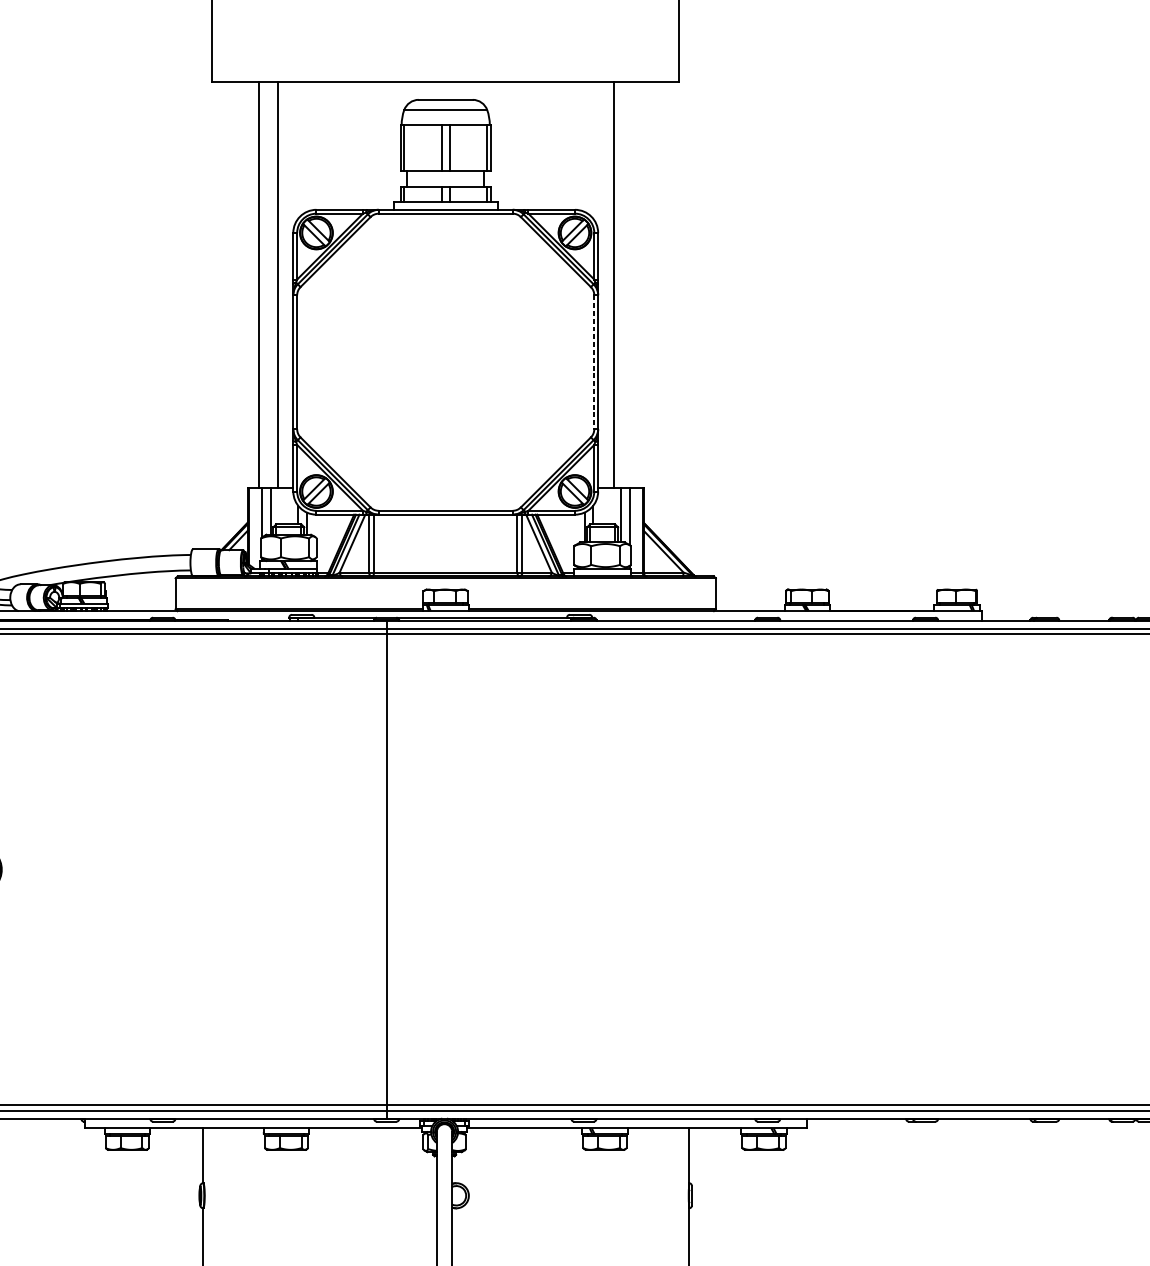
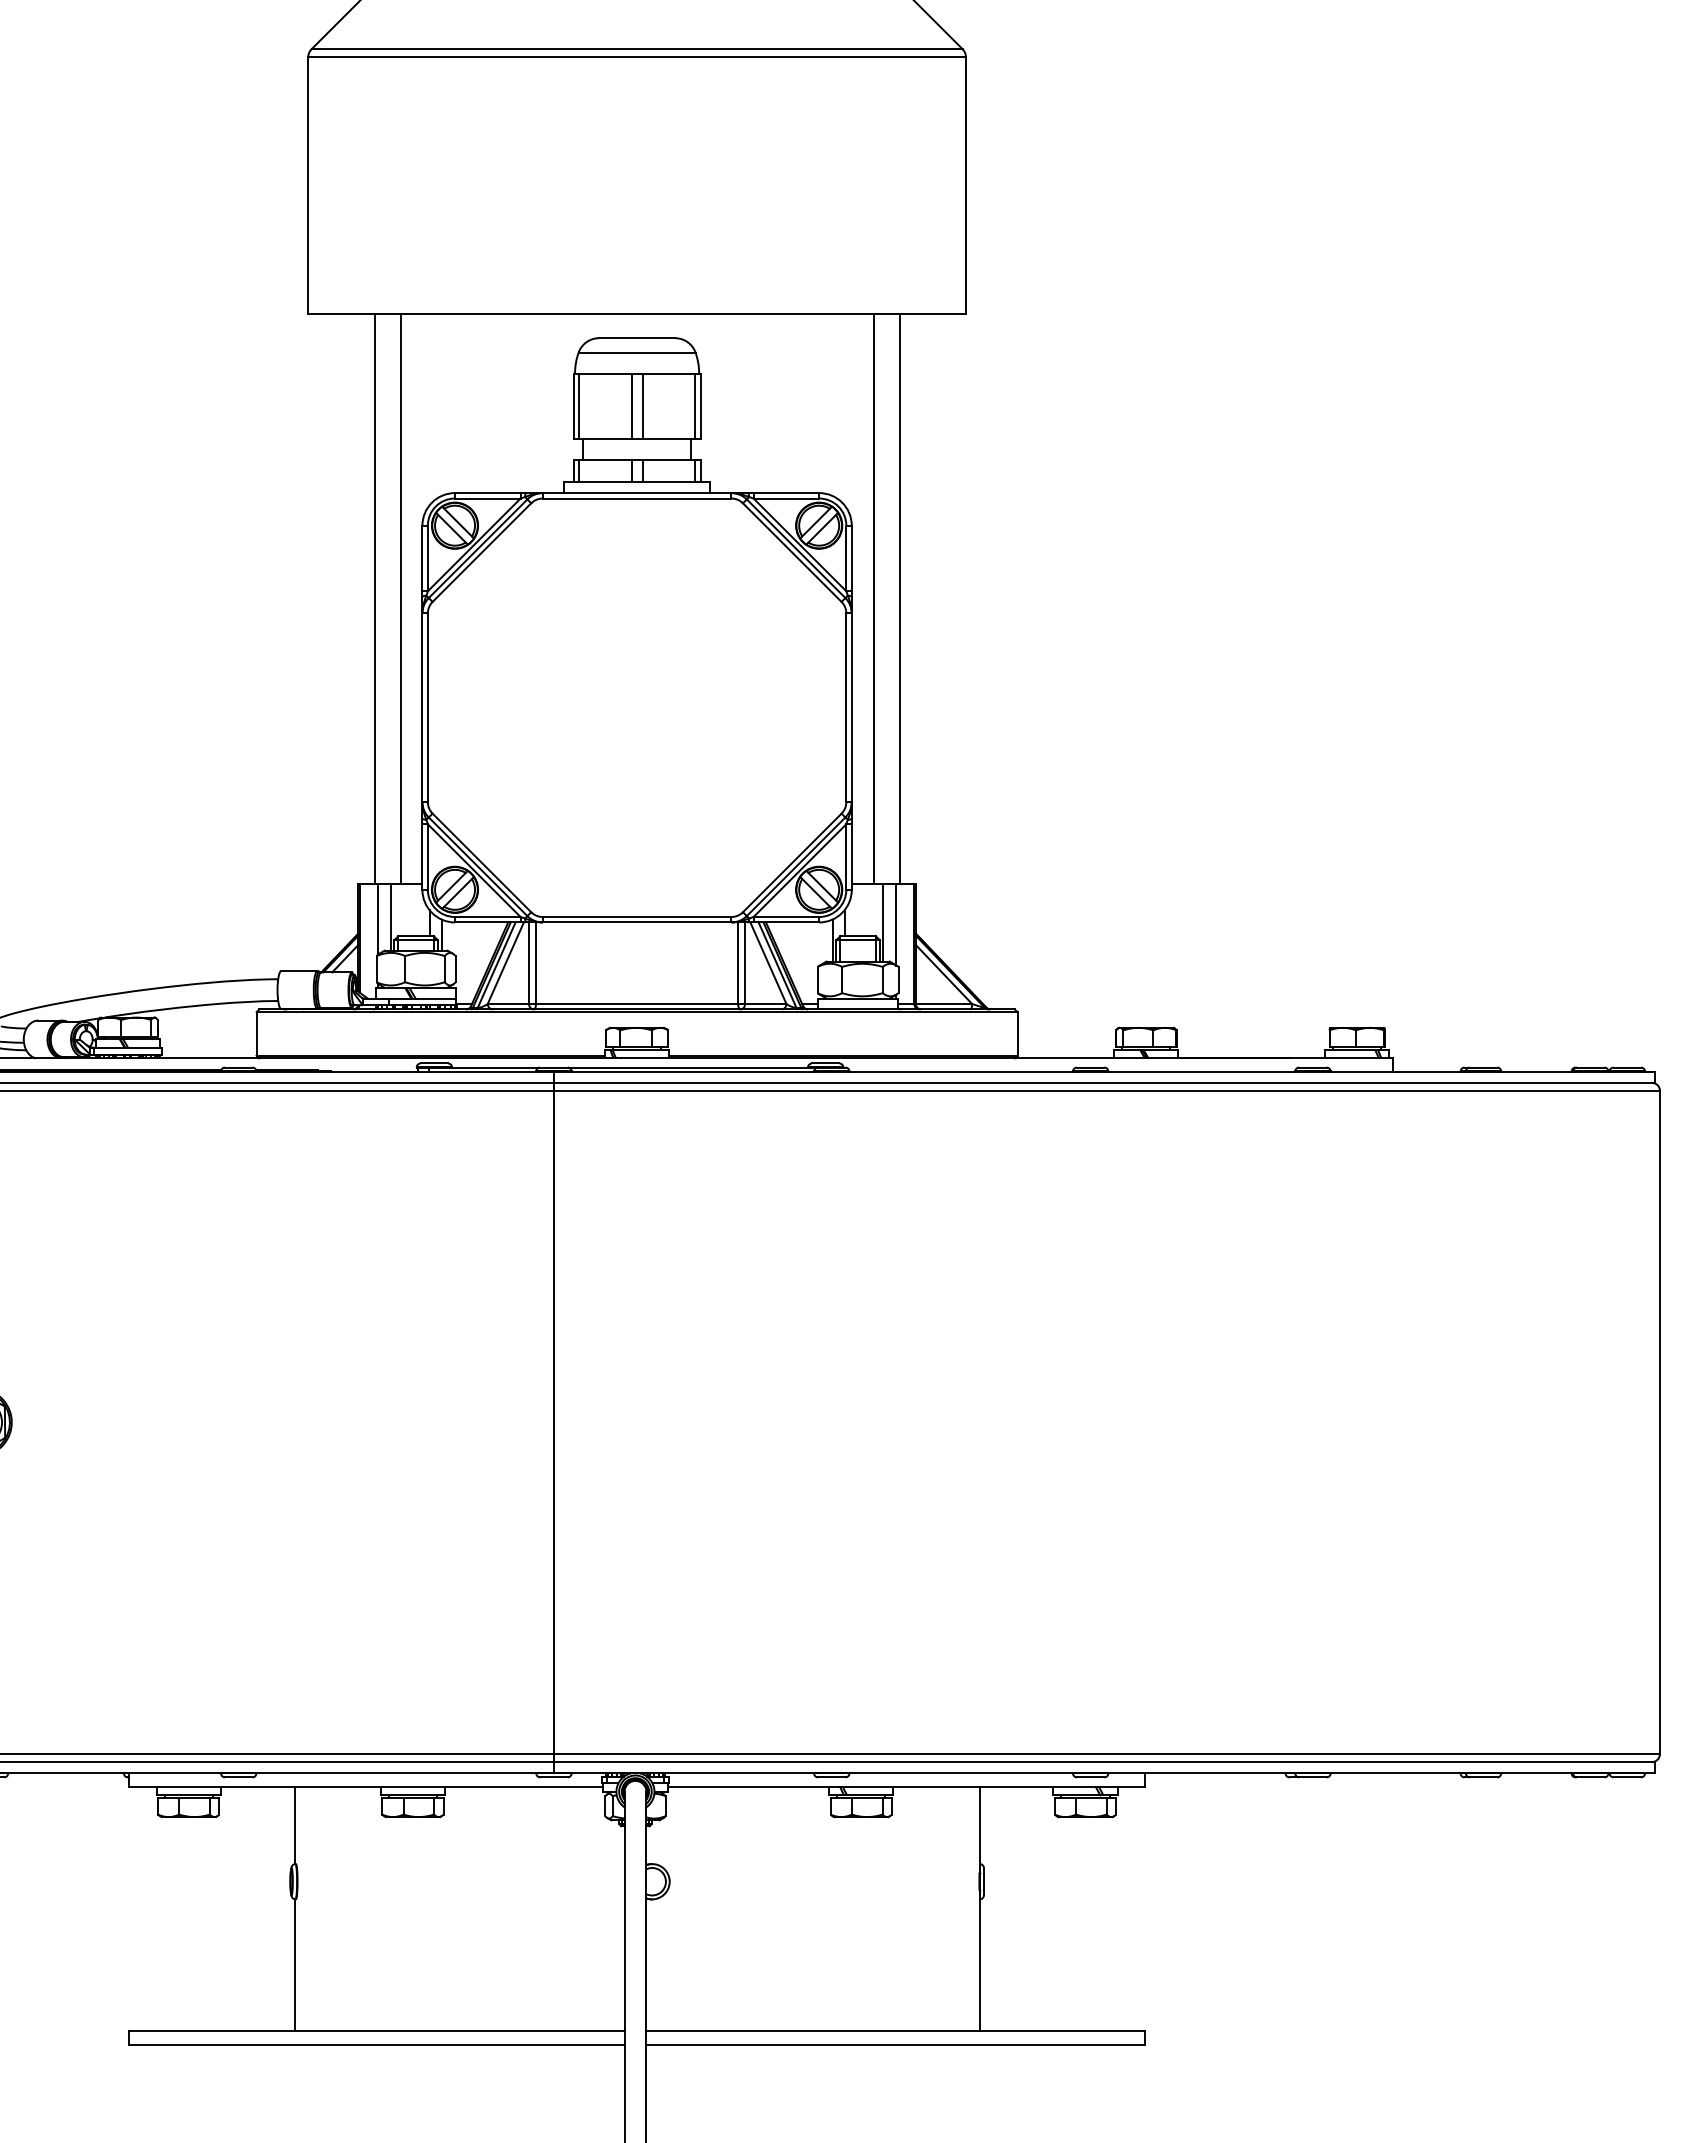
line: (632, 284) -> (899, 598), added
line: (594, 362) -> (846, 708), dashed -> solid

